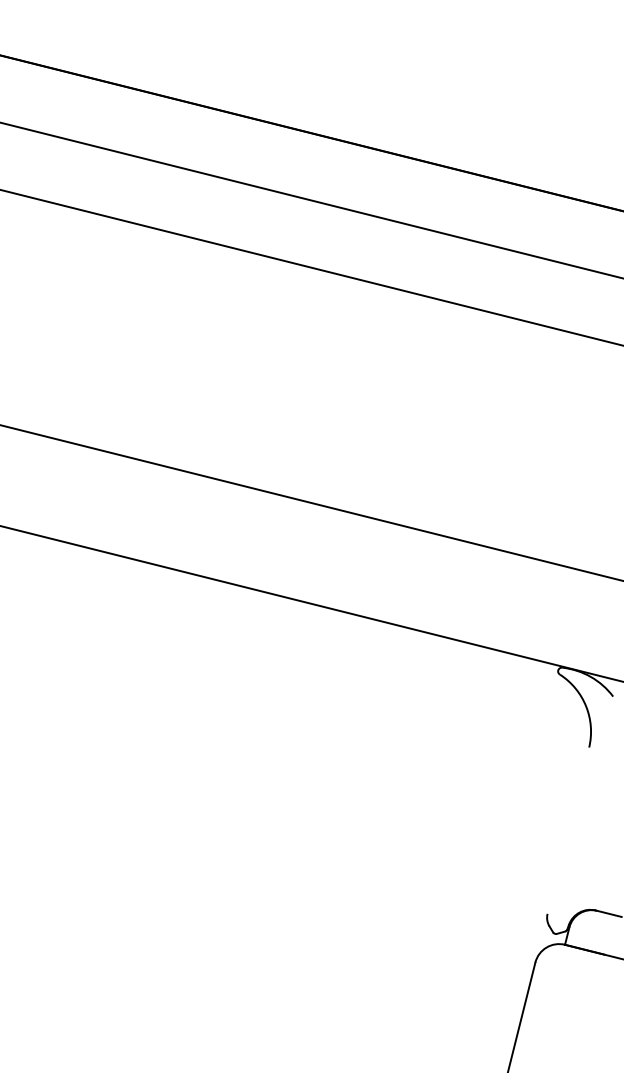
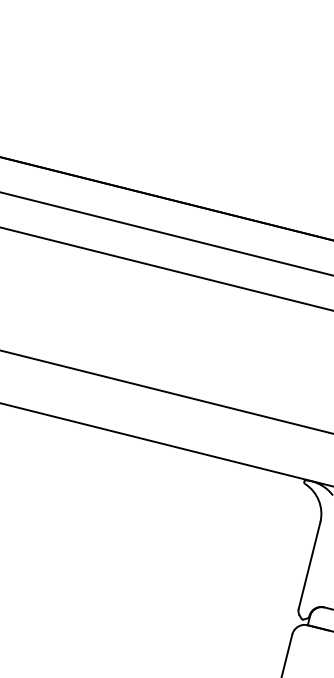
line: (568, 830) -> (309, 565), added

